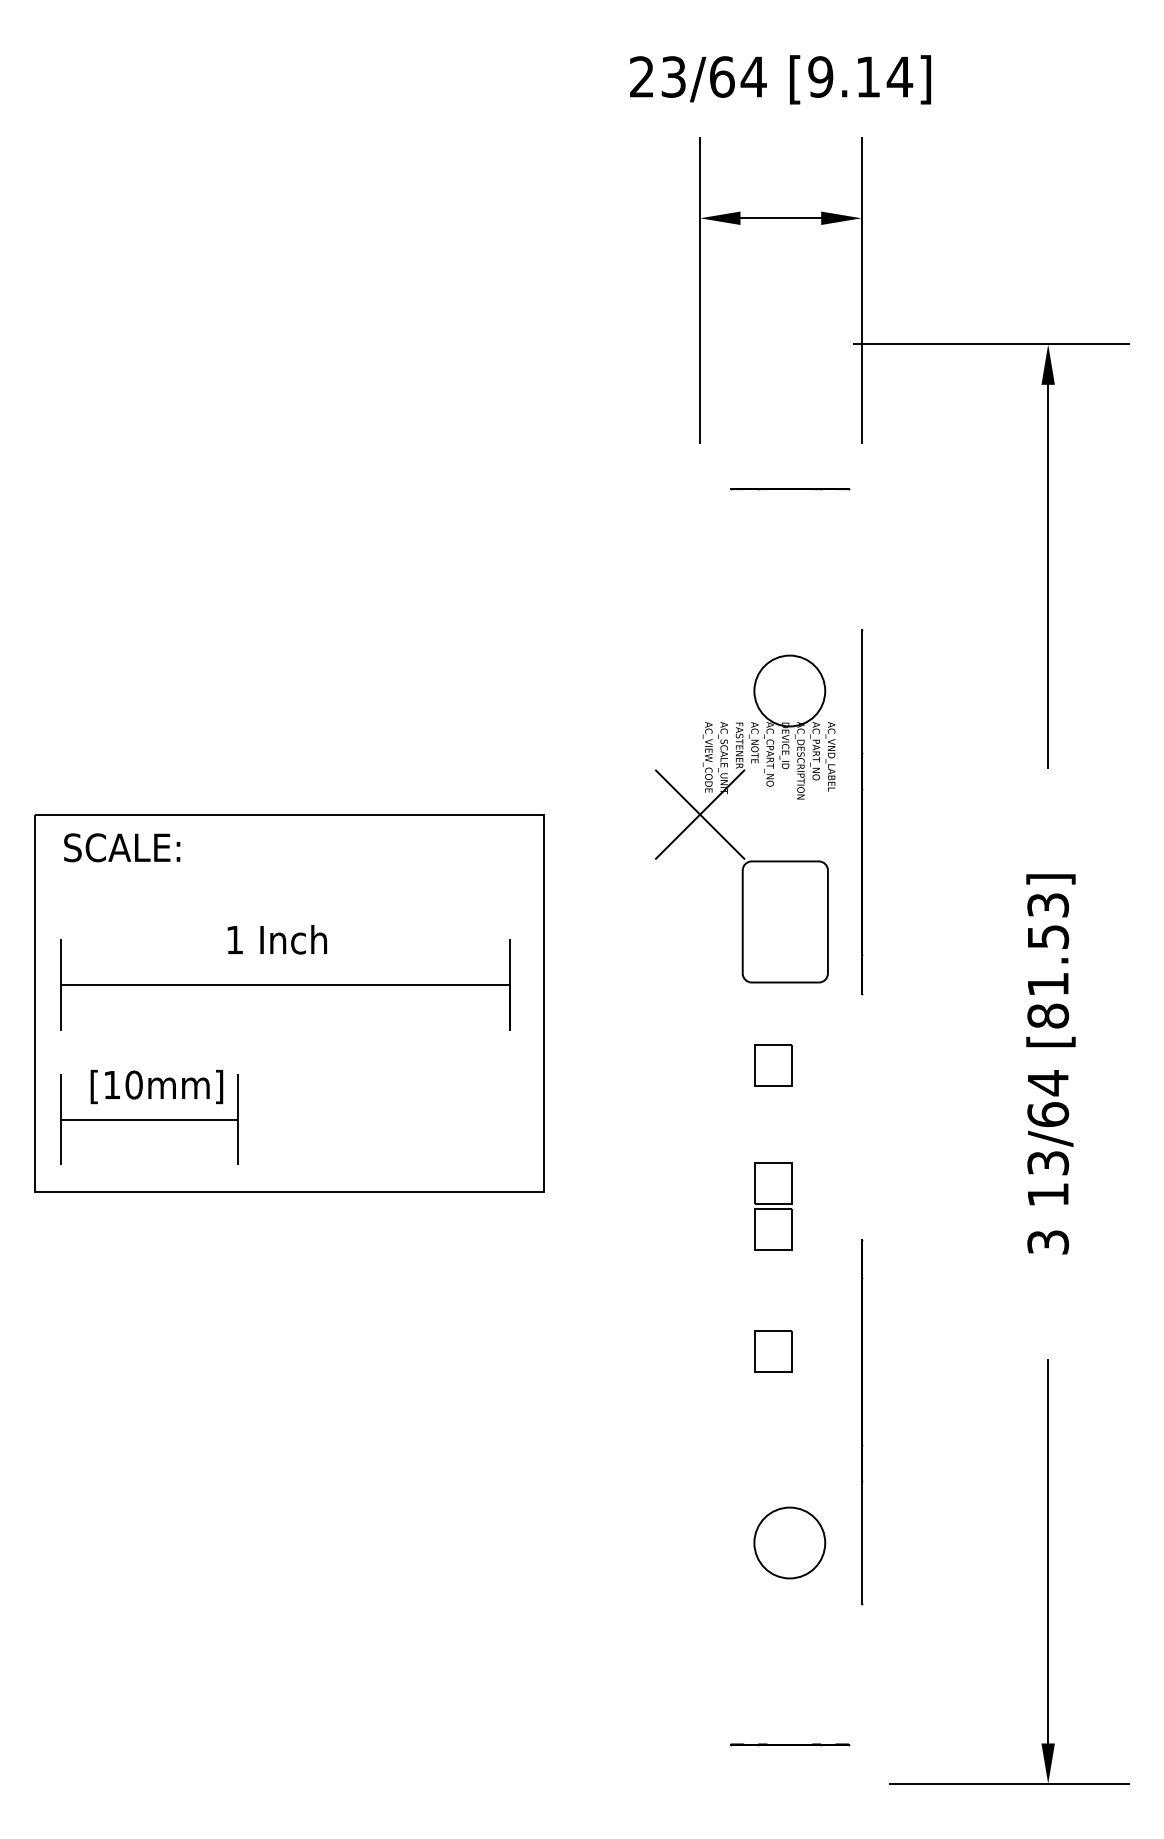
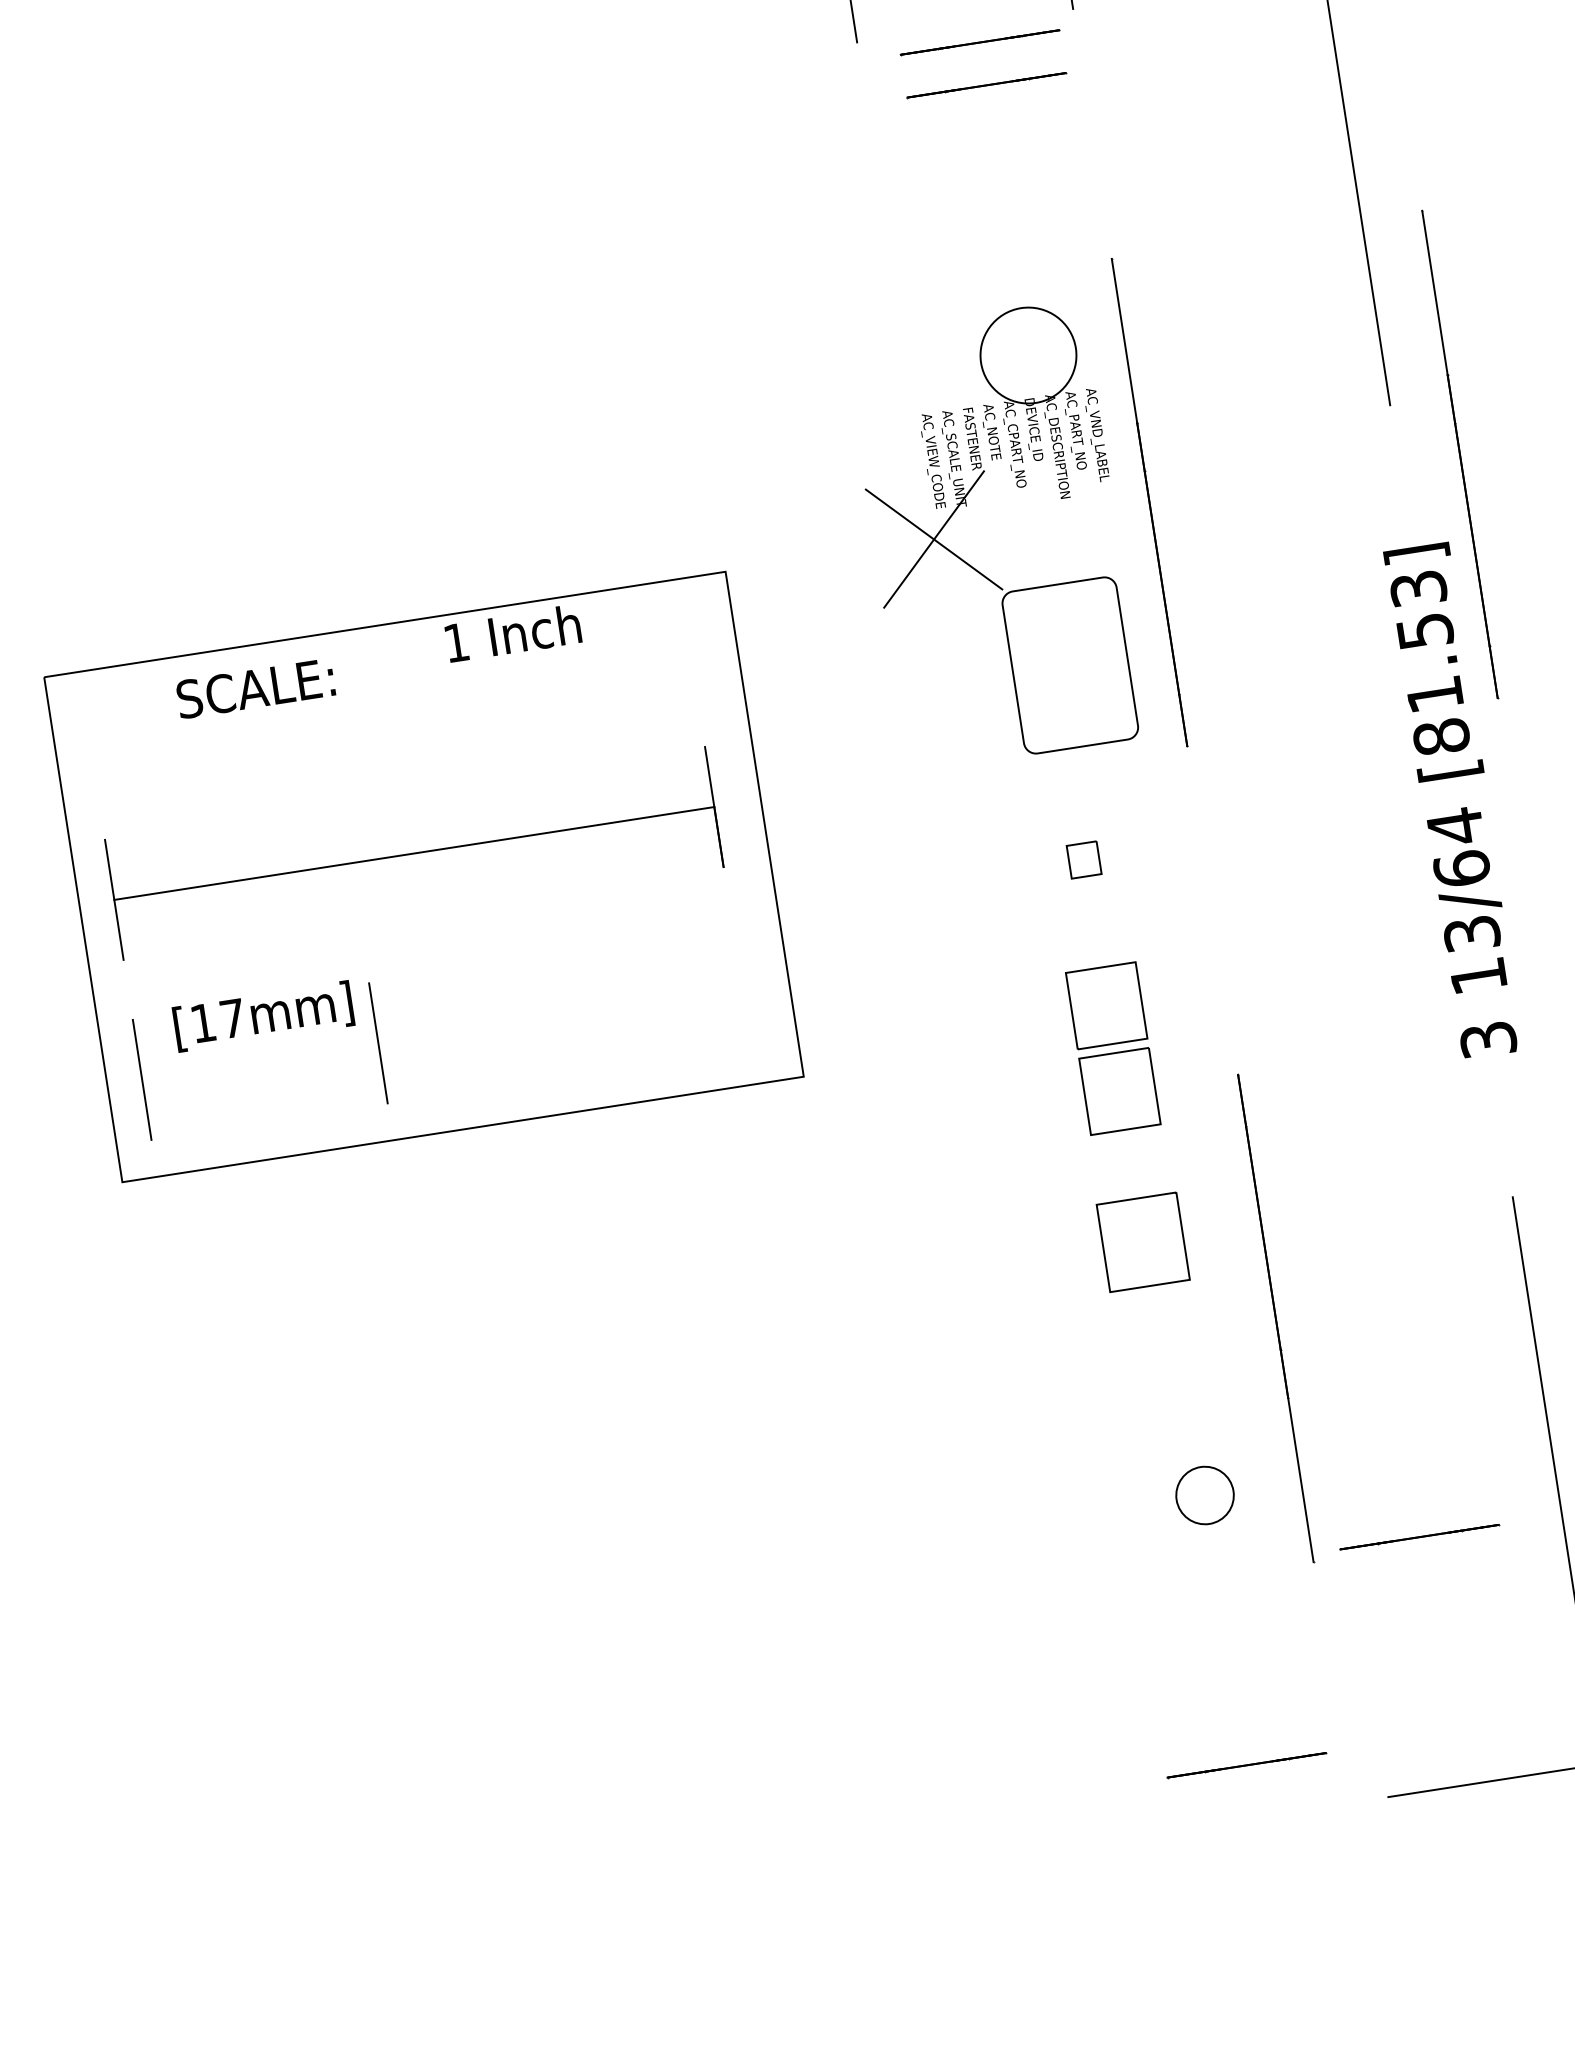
line: (790, 457) -> (981, 42), added
line: (1094, 812) -> (1461, 454), added
text: (122, 847) -> (256, 688), moved
text: (276, 939) -> (512, 633), moved
part: (773, 1065) -> (1084, 859), size x0.6
text: (133, 1084) -> (231, 1017), [10mm] -> [17mm]
line: (149, 1119) -> (260, 1061), removed
part: (773, 1206) -> (1113, 1048), size x1.4
part: (773, 1351) -> (1143, 1242), size x1.6
circle: (789, 1542) -> (1204, 1494), size x0.6
line: (942, 1597) -> (1420, 1536), added

